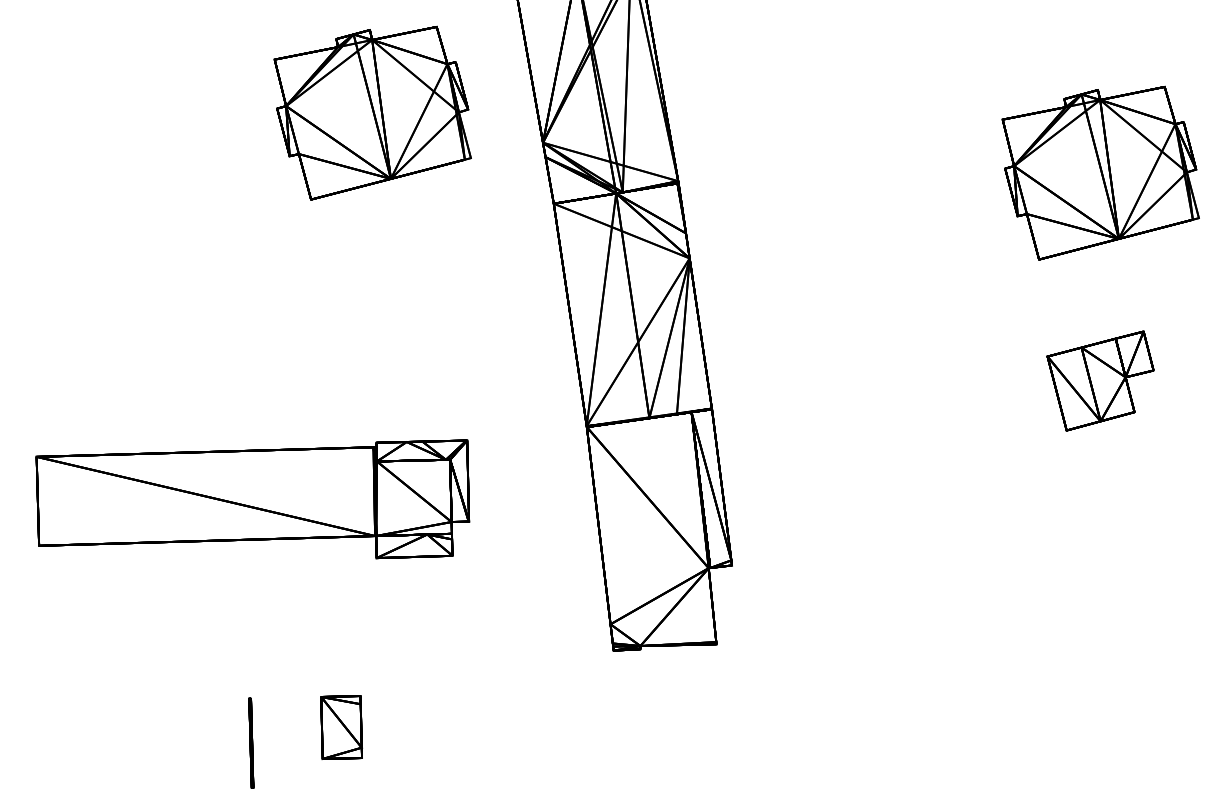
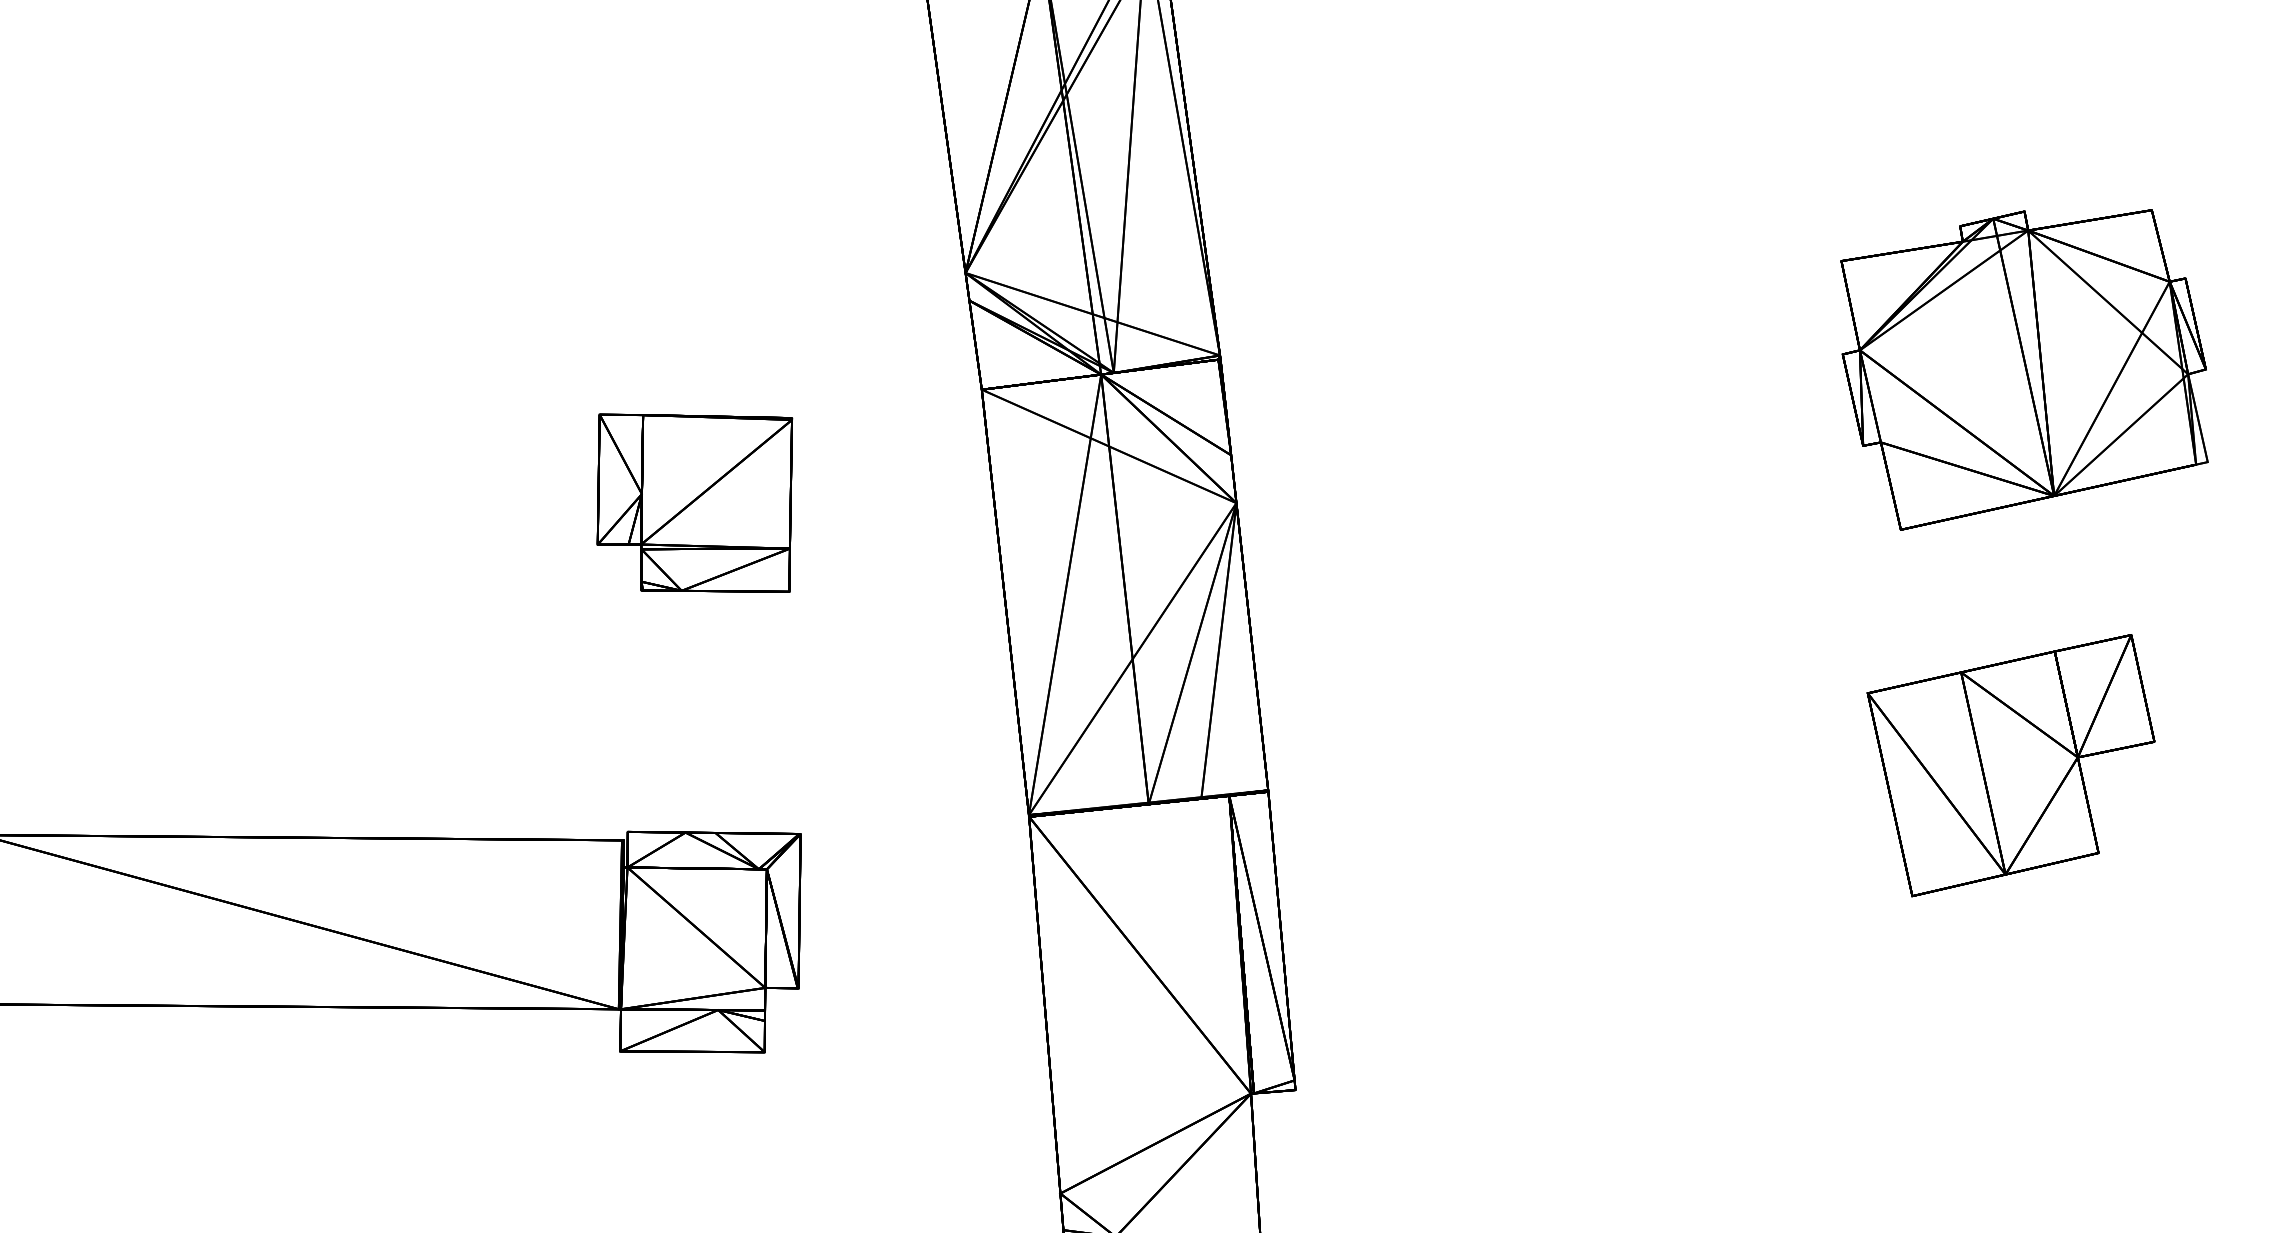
part: (372, 112) -> (643, 203), removed
part: (404, 268) -> (693, 502), added
part: (1100, 380) -> (2009, 764), size x1.43

